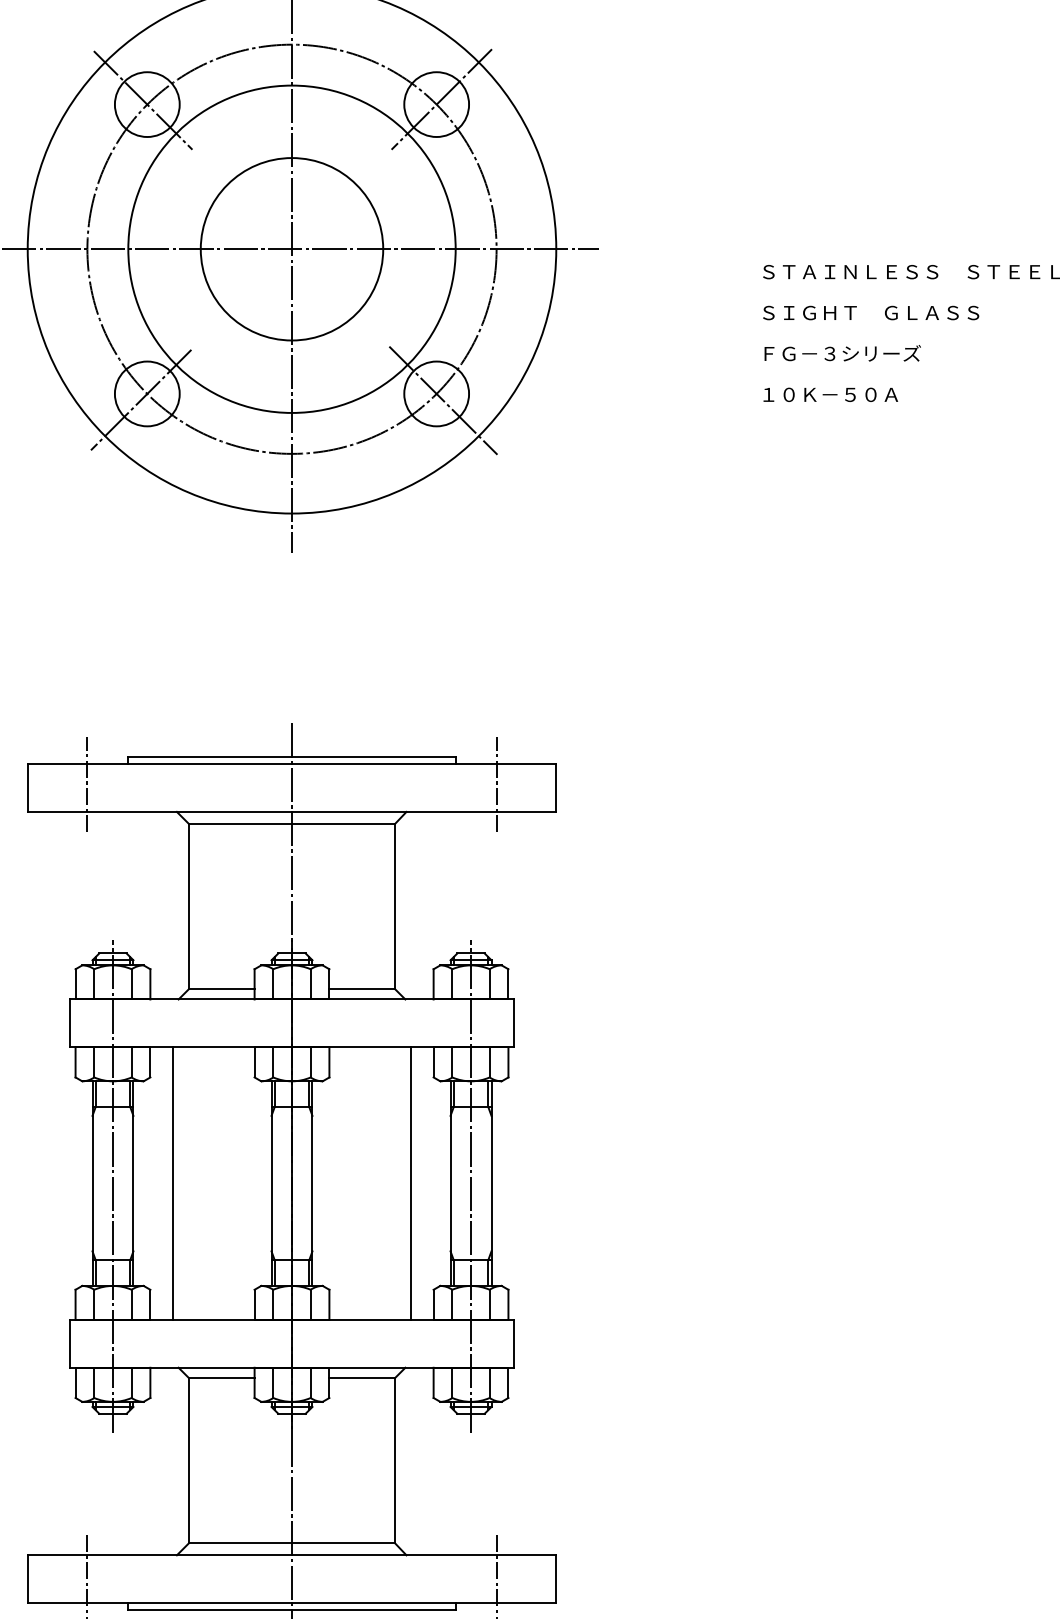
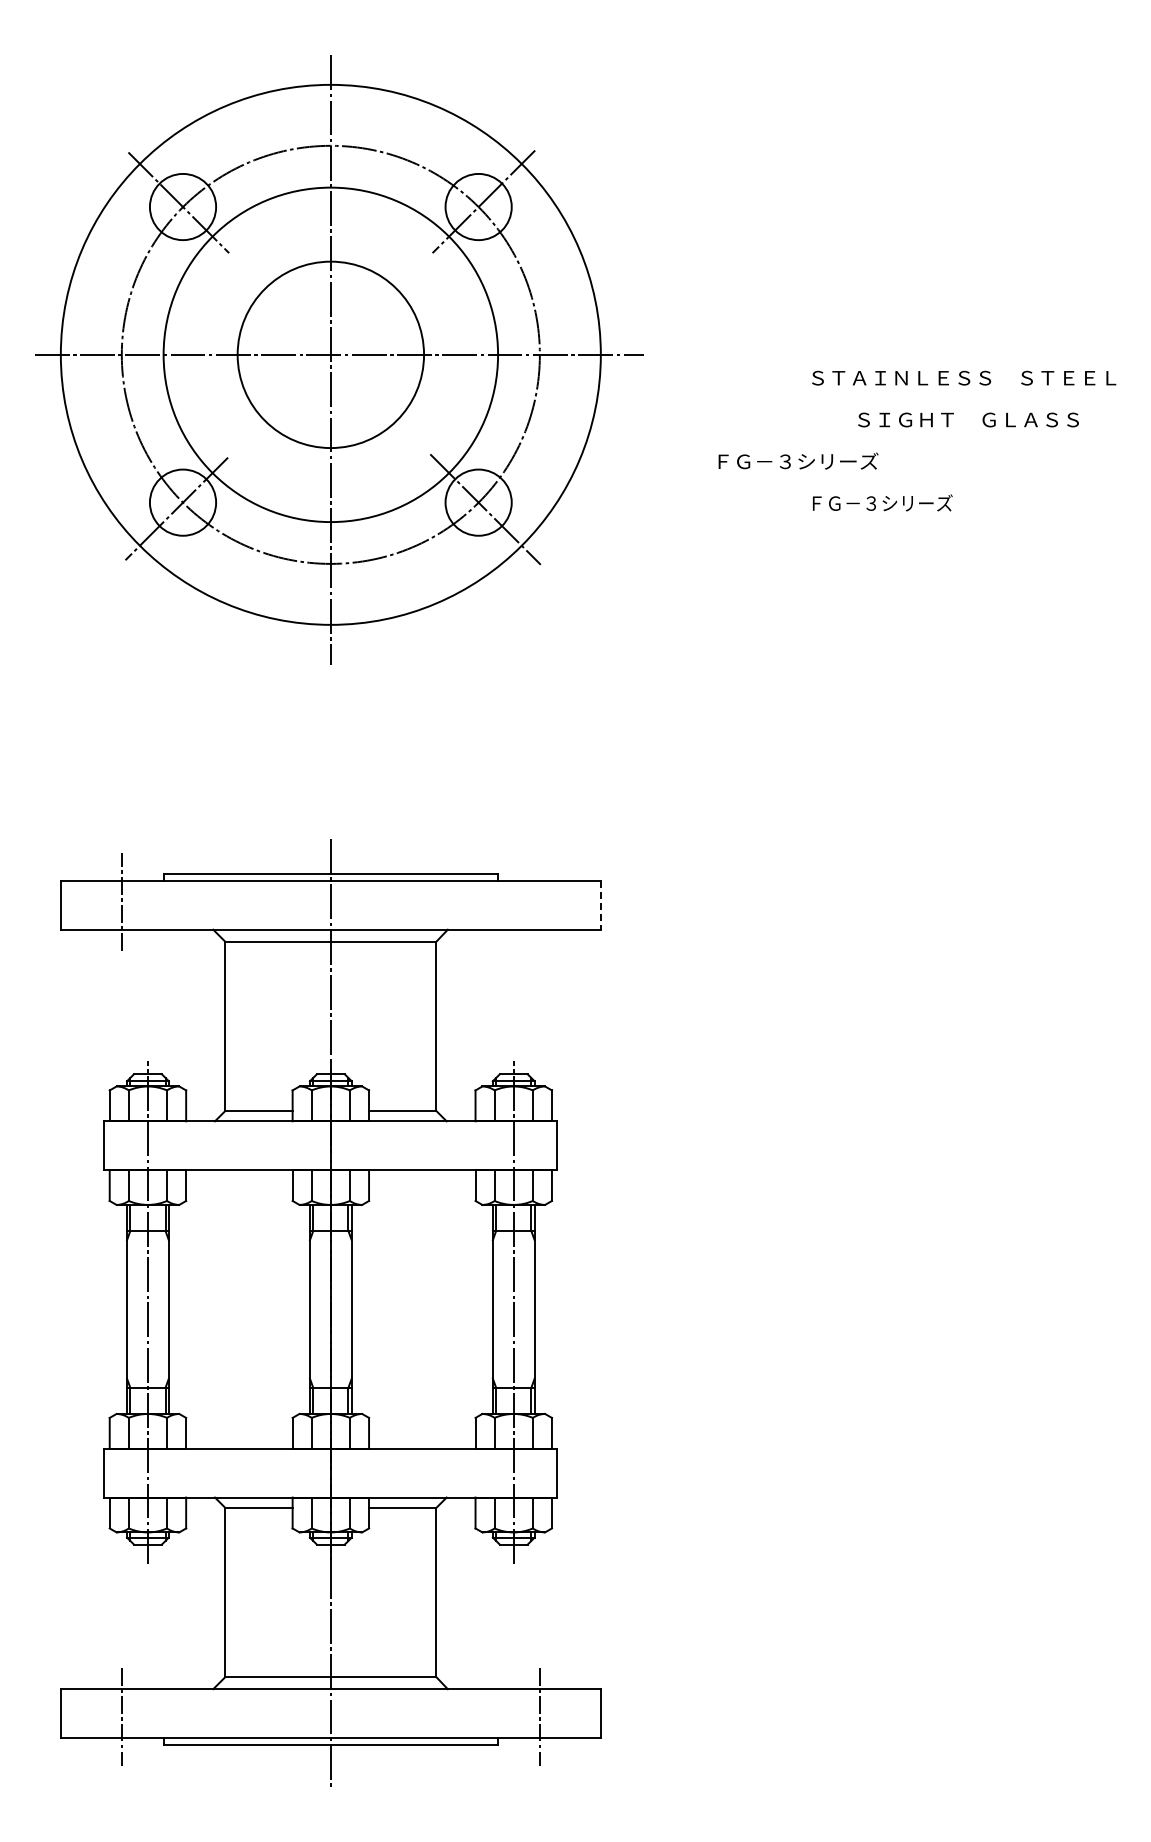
text: (871, 312) -> (968, 419), moved
text: (842, 352) -> (798, 460), moved
text: (831, 393) -> (882, 502), １０Ｋ－５０Ａ -> ＦＧ－３シリーズ
line: (496, 784) -> (539, 901), removed
line: (555, 788) -> (600, 905), solid -> dashed
line: (172, 1183) -> (208, 1309), removed
line: (411, 1183) -> (452, 1309), removed

